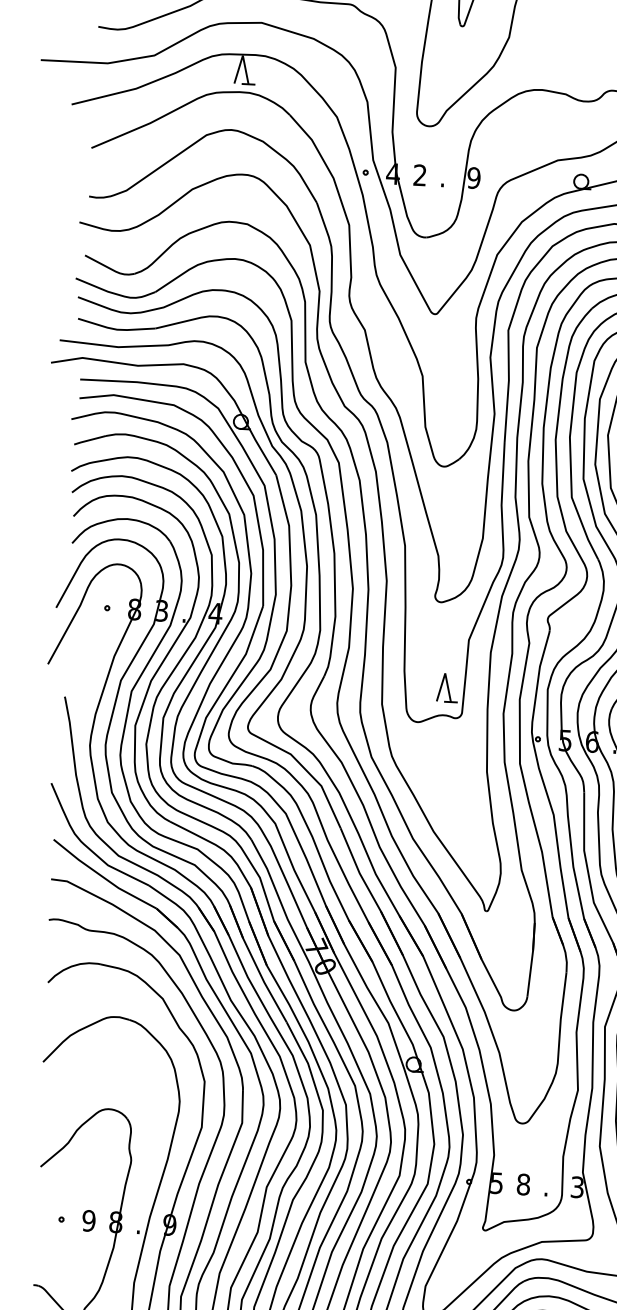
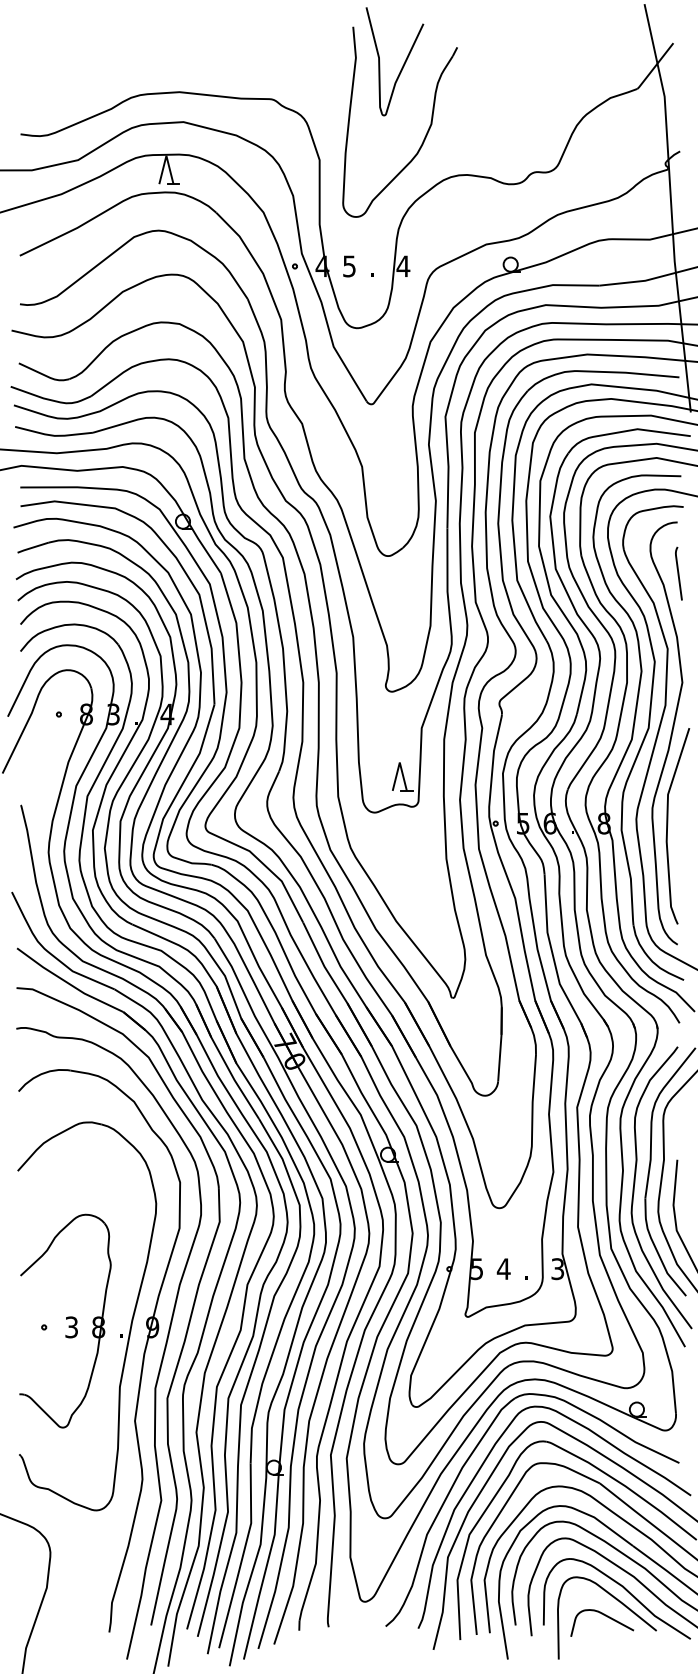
text: (420, 175) -> (349, 266), 2 -> 5
text: (474, 178) -> (403, 266), 9 -> 4
text: (523, 1184) -> (503, 1269), 8 -> 4
text: (88, 1221) -> (71, 1327), 9 -> 3

